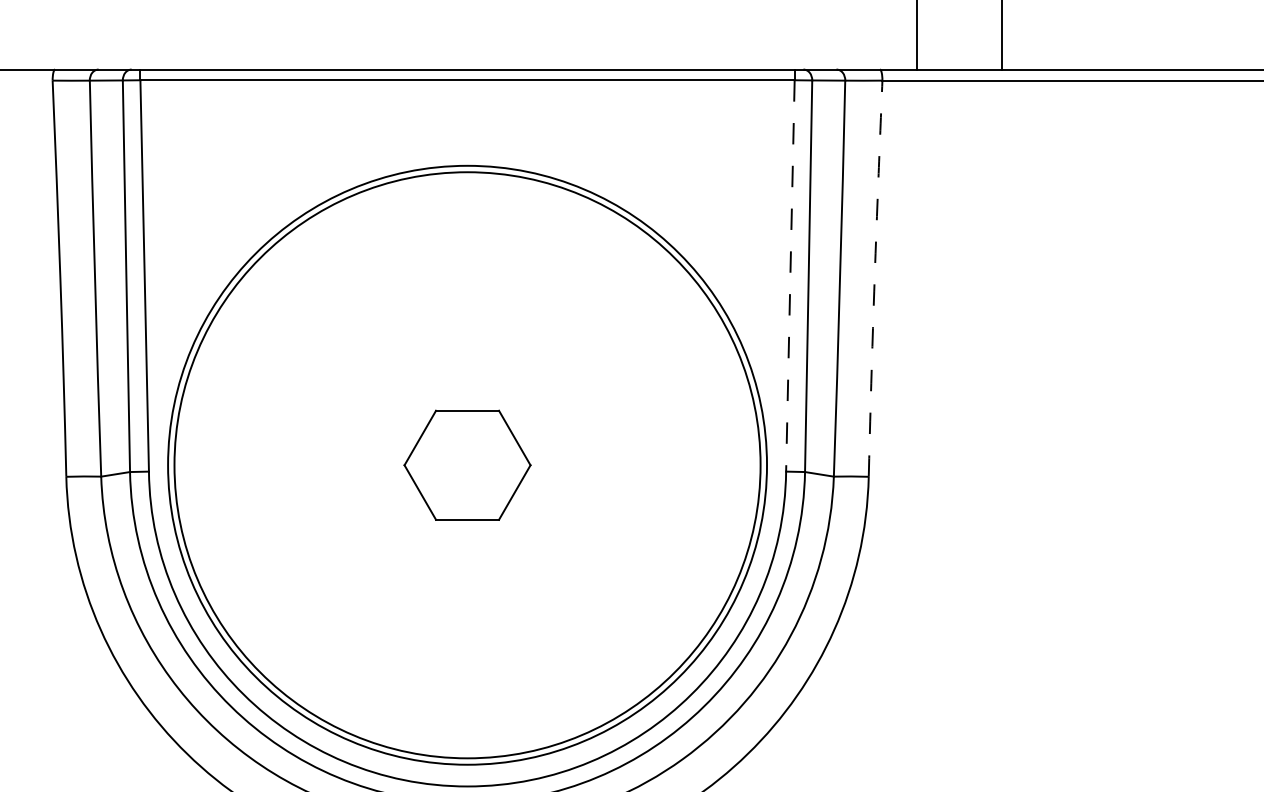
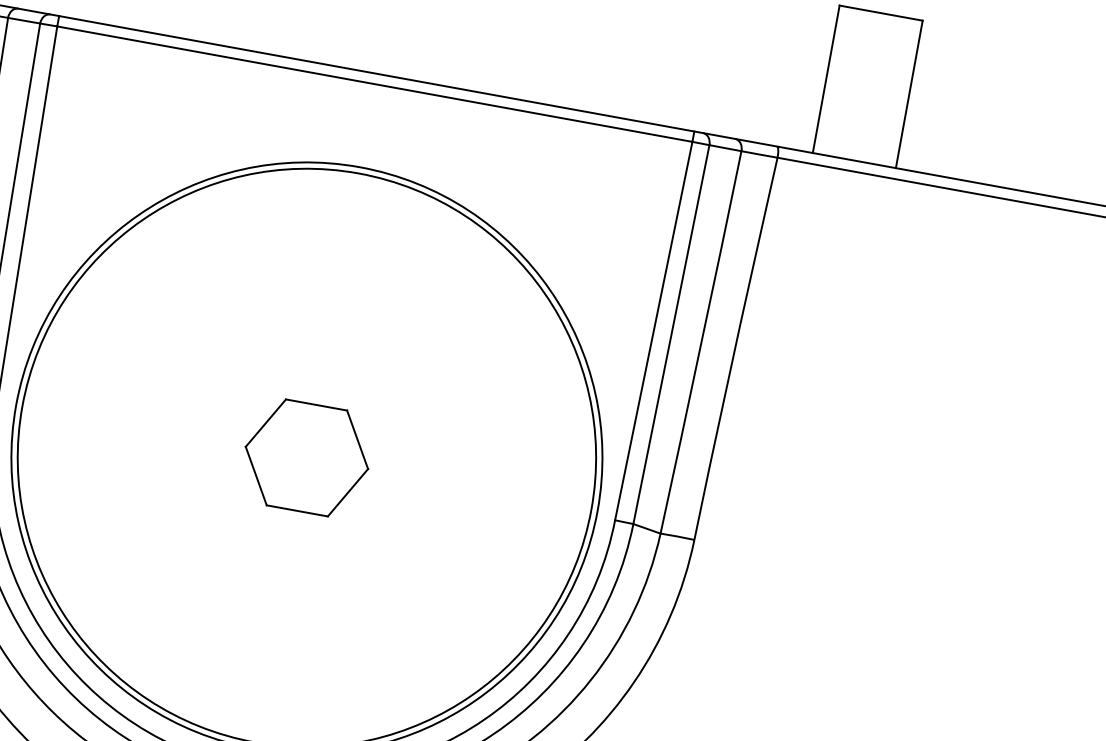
line: (790, 275) -> (653, 330), dashed -> solid
line: (874, 276) -> (735, 346), dashed -> solid

